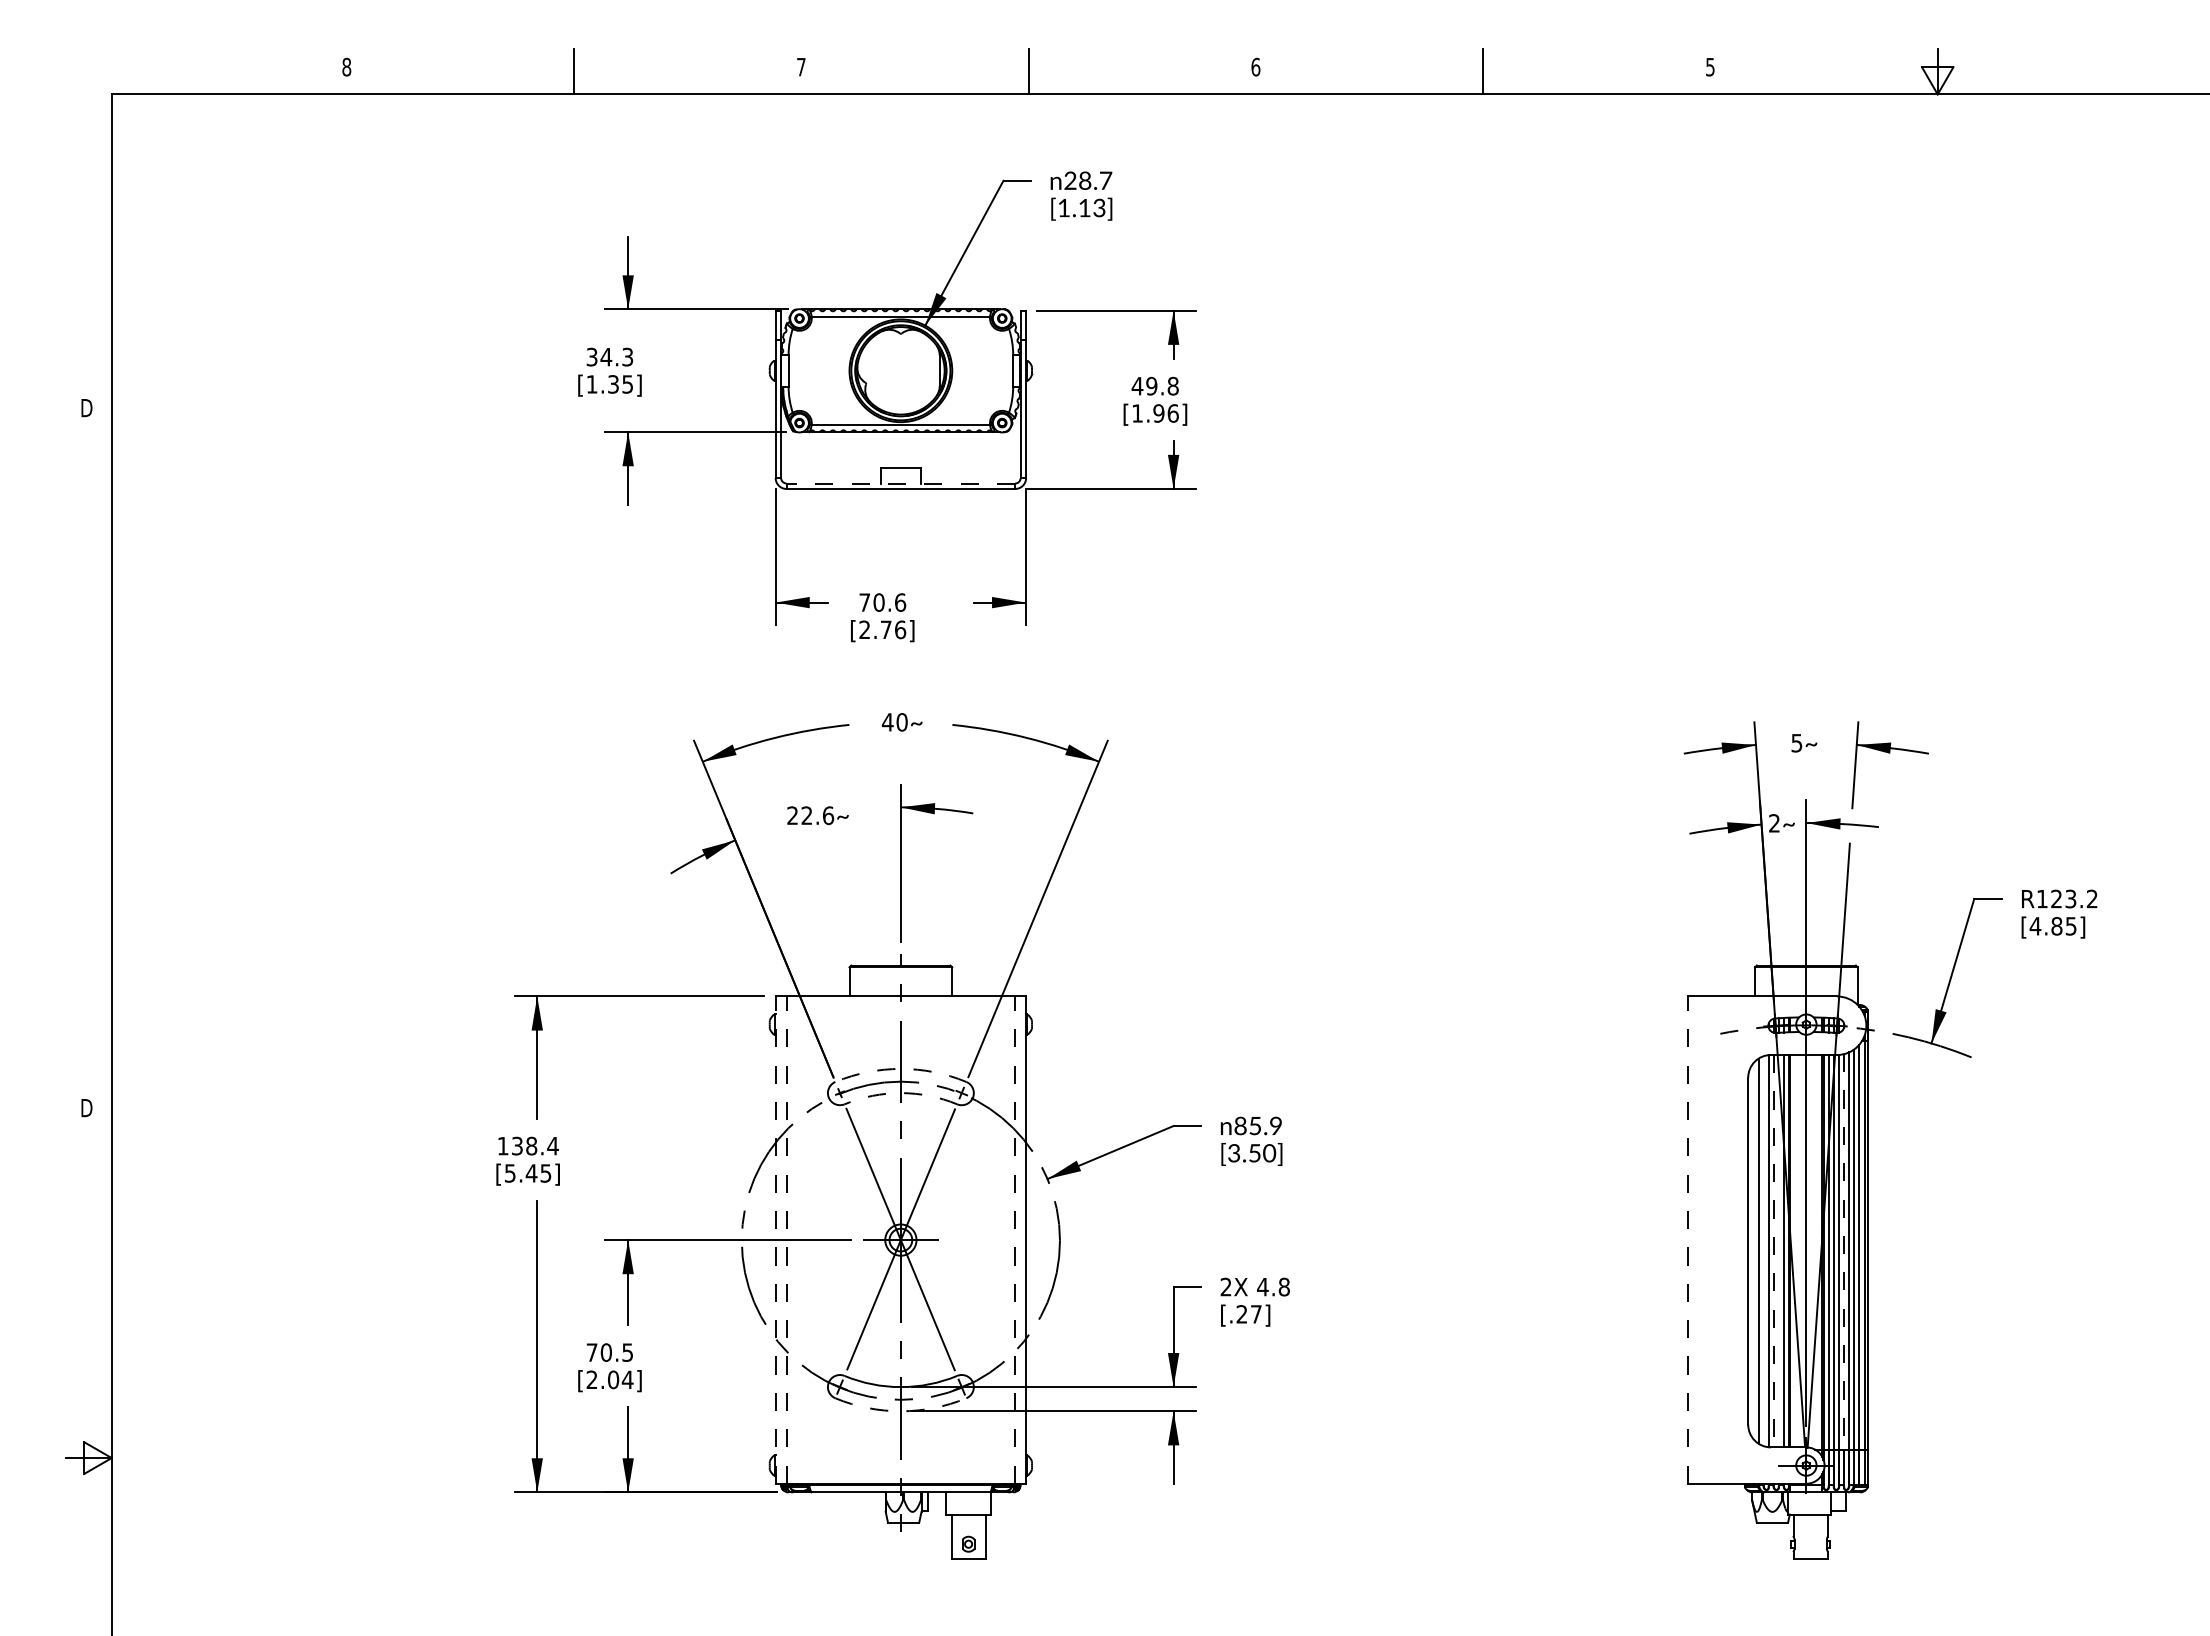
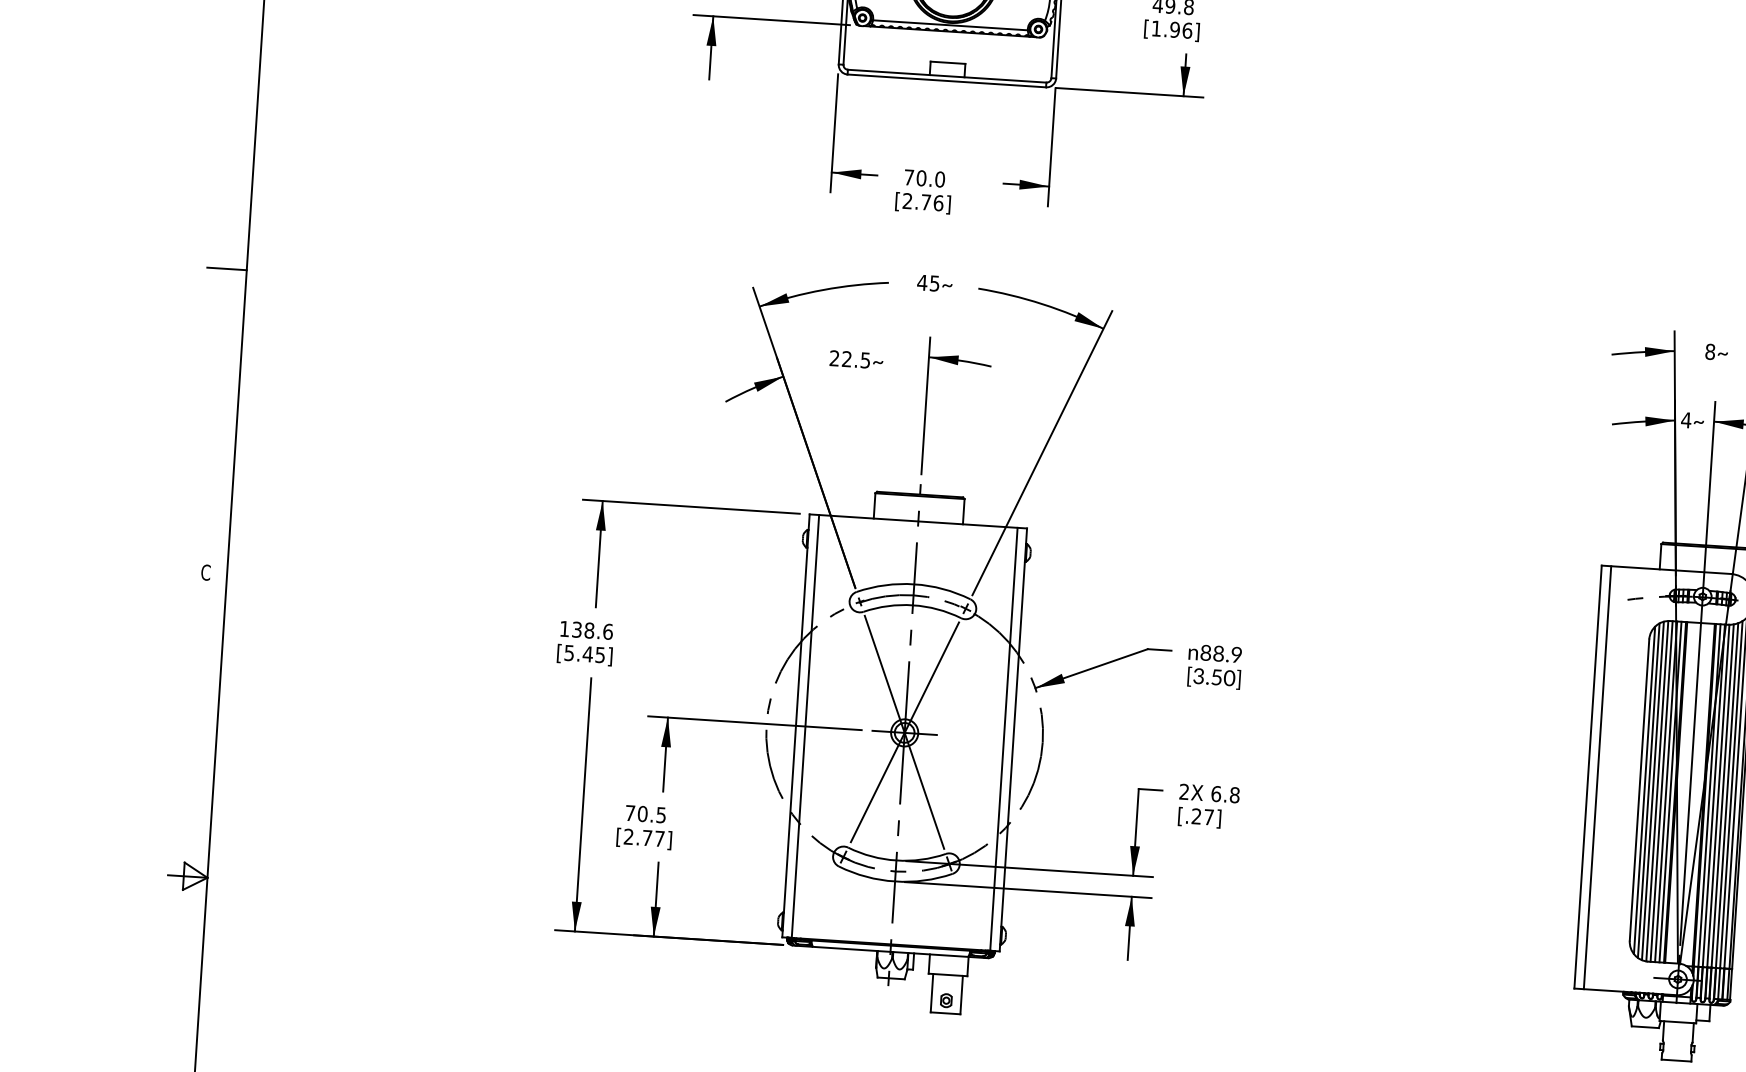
line: (900, 483) -> (946, 76), dashed -> solid
text: (900, 602) -> (940, 179), 70.6 -> 70.0
text: (901, 722) -> (934, 283), 40 -> 45
text: (1796, 742) -> (1709, 351), 5 -> 8
line: (88, 758) -> (226, 269), added
text: (828, 815) -> (865, 360), 22.6 -> 22.5
text: (1774, 823) -> (1686, 420), 2 -> 4
arc: (900, 1068) -> (913, 583), dashed -> solid
arc: (900, 1093) -> (912, 605), dashed -> solid
text: (86, 1107) -> (205, 572), D -> C
text: (1255, 1125) -> (1218, 653), 85.9 -> 88.9
text: (552, 1145) -> (607, 631), 138.4 -> 138.6
line: (1699, 1239) -> (1597, 777), added
line: (775, 1240) -> (795, 726), dashed -> solid
line: (786, 1240) -> (805, 726), dashed -> solid
line: (1015, 1240) -> (1004, 739), dashed -> solid
line: (1688, 1240) -> (1588, 777), dashed -> solid
line: (1753, 1250) -> (1644, 789), added
line: (1778, 1250) -> (1665, 791), added
line: (1763, 1251) -> (1652, 791), added
line: (1773, 1251) -> (1661, 791), dashed -> solid
line: (1844, 1251) -> (1723, 795), dashed -> solid
text: (1262, 1286) -> (1215, 793), 4.8 -> 6.8
text: (620, 1379) -> (653, 838), [2.04] -> [2.77]
arc: (900, 1411) -> (894, 881), dashed -> solid

